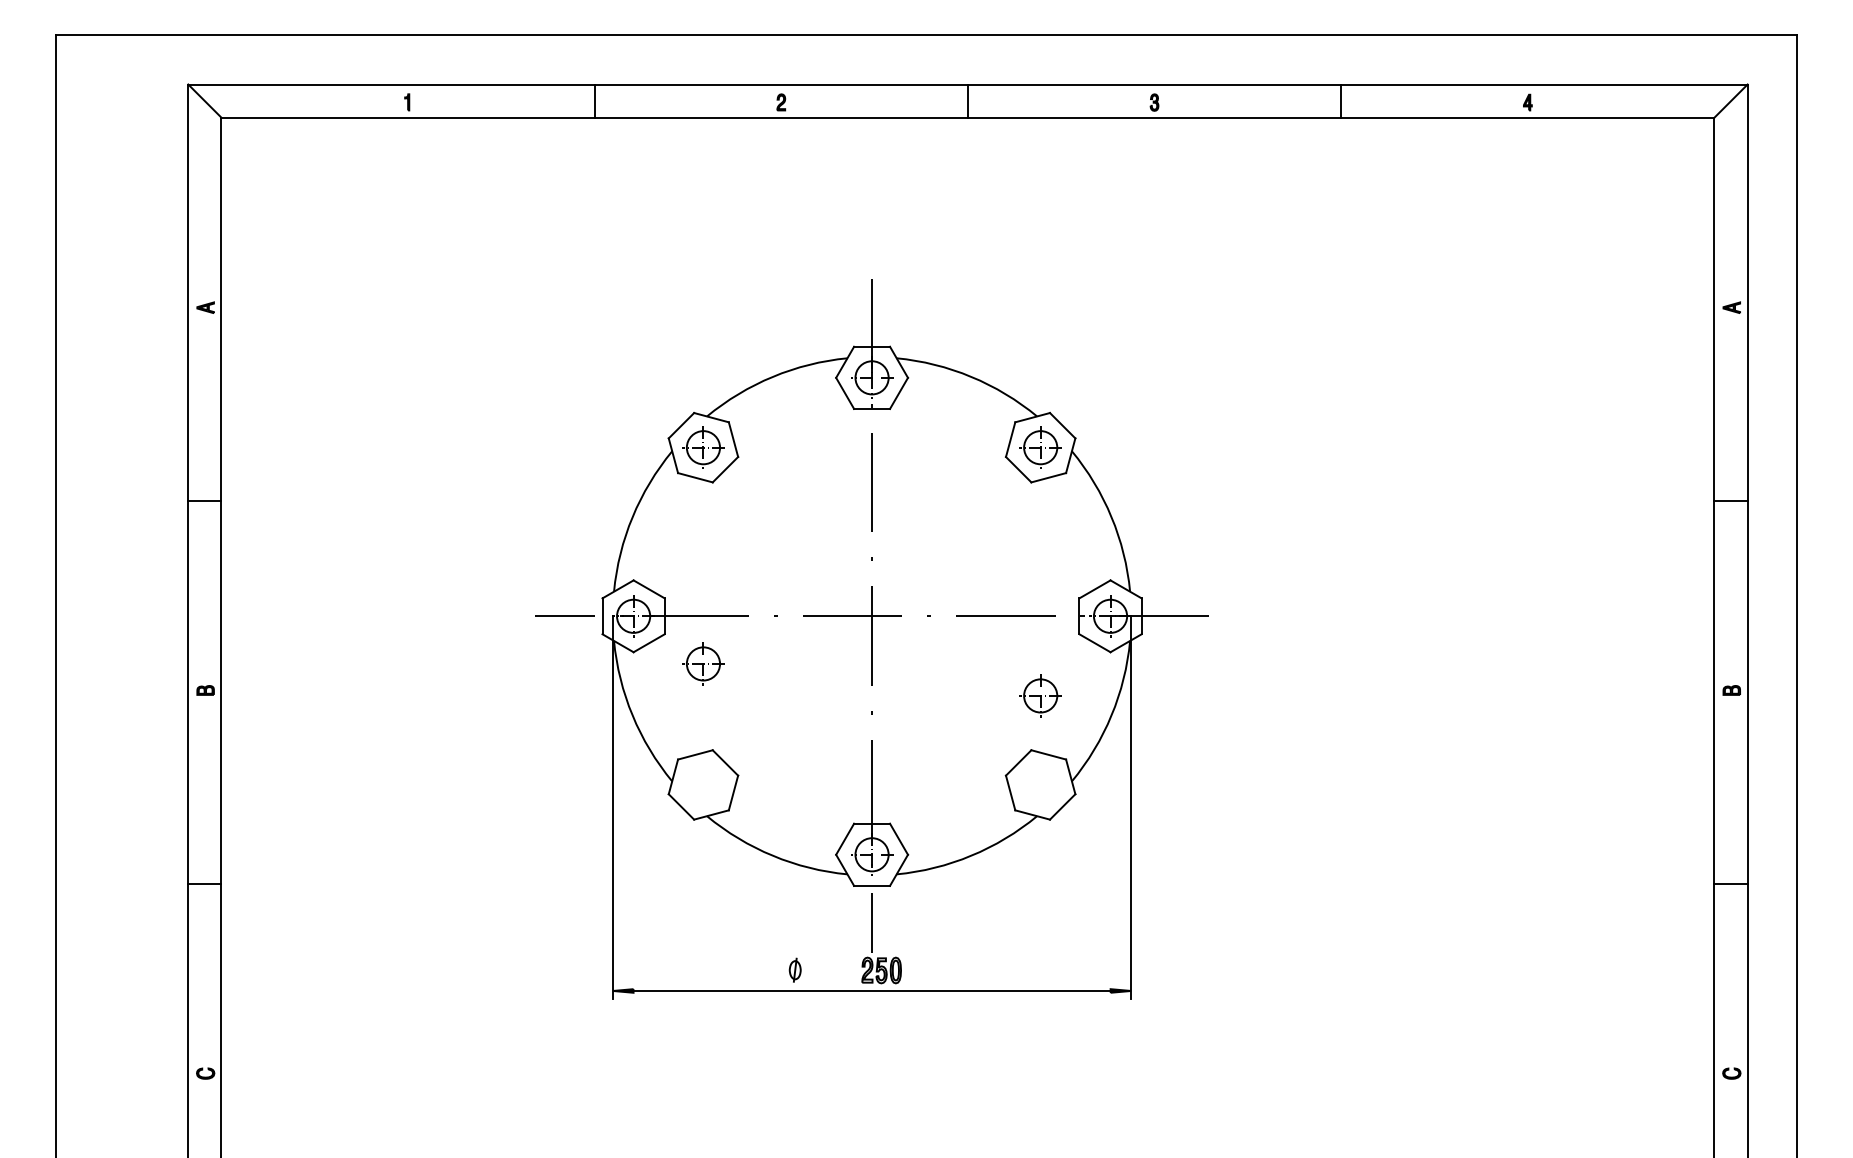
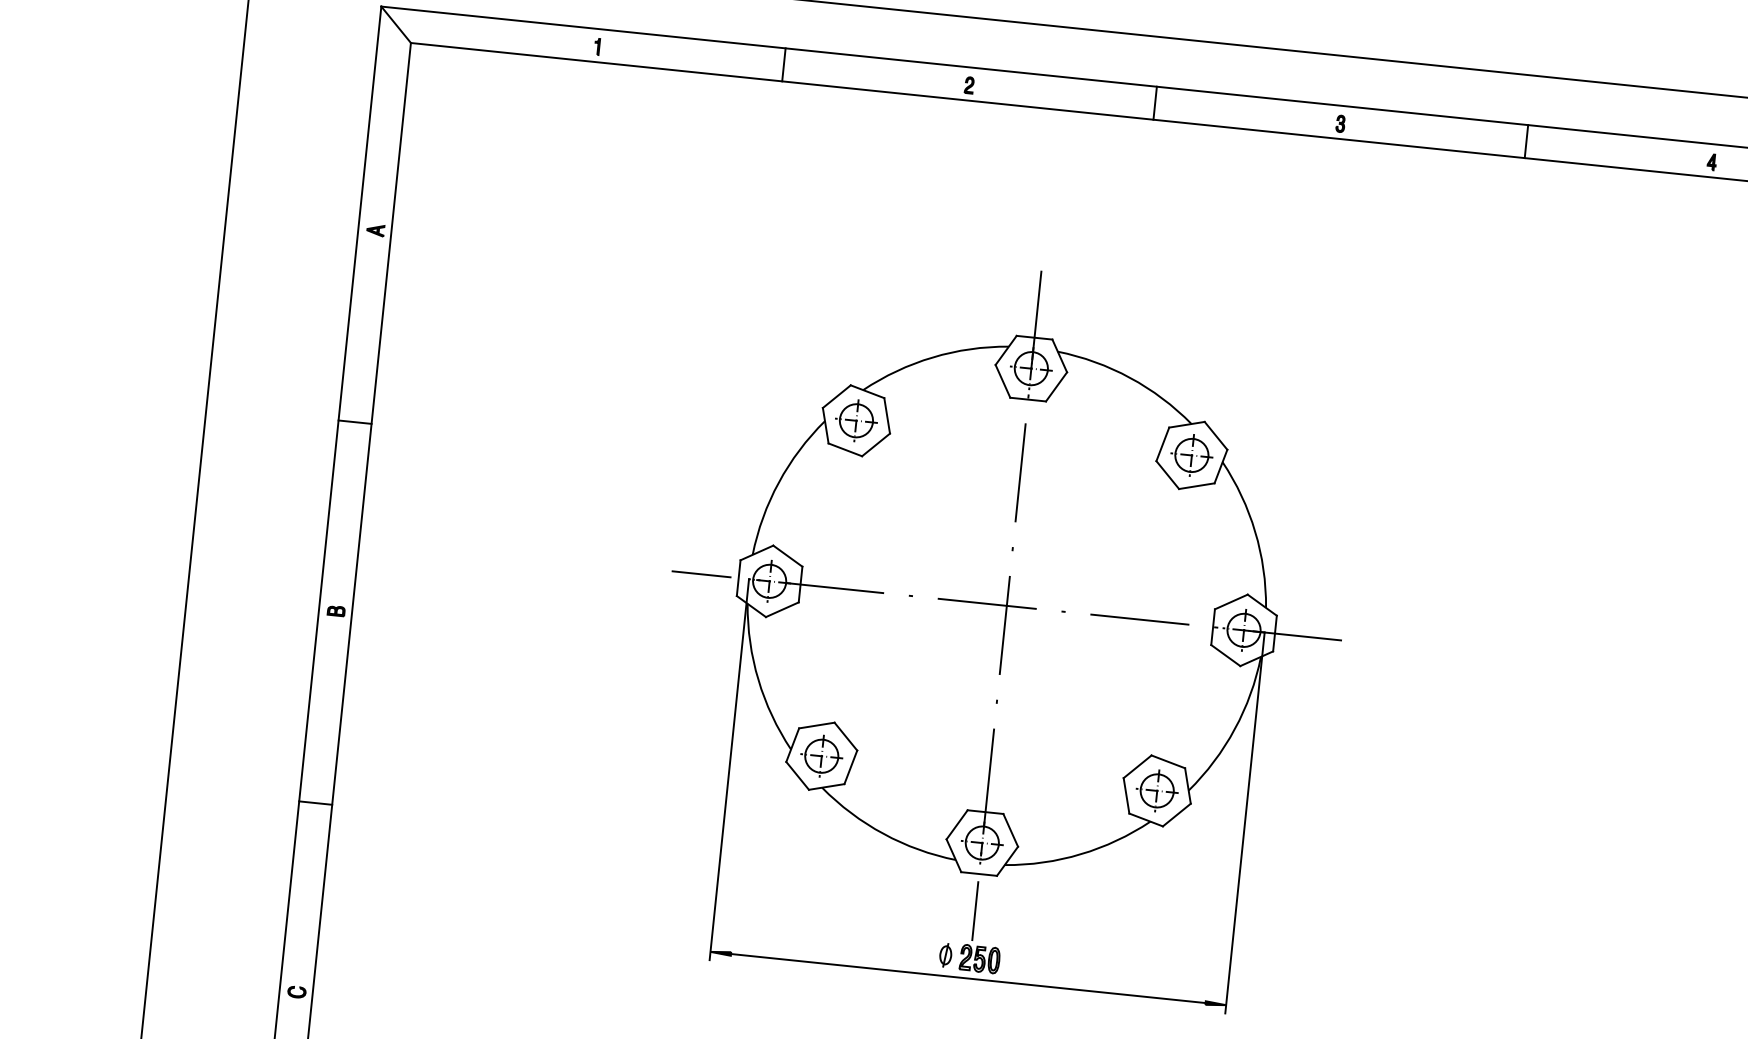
part: (703, 663) -> (821, 755), moved
part: (1040, 695) -> (1157, 790), moved
part: (794, 969) -> (945, 954), moved

